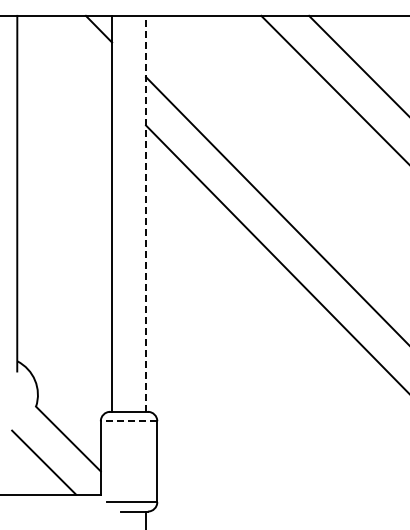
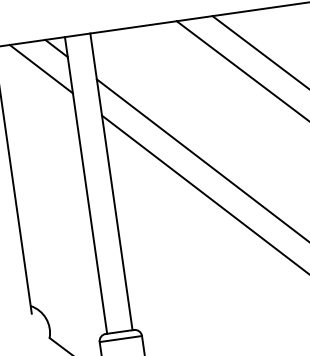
line: (75, 52) -> (41, 68), added
line: (146, 213) -> (111, 181), dashed -> solid
line: (129, 421) -> (121, 339), dashed -> solid

